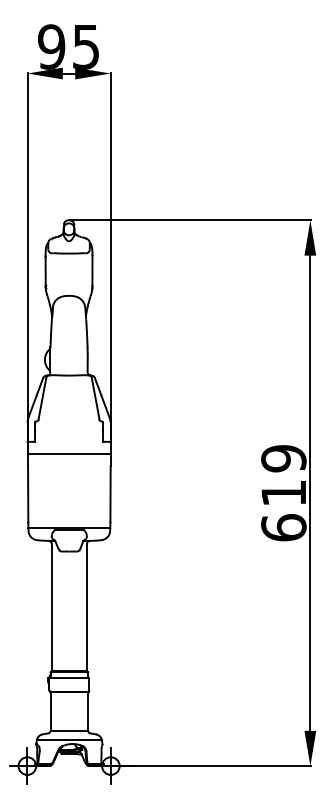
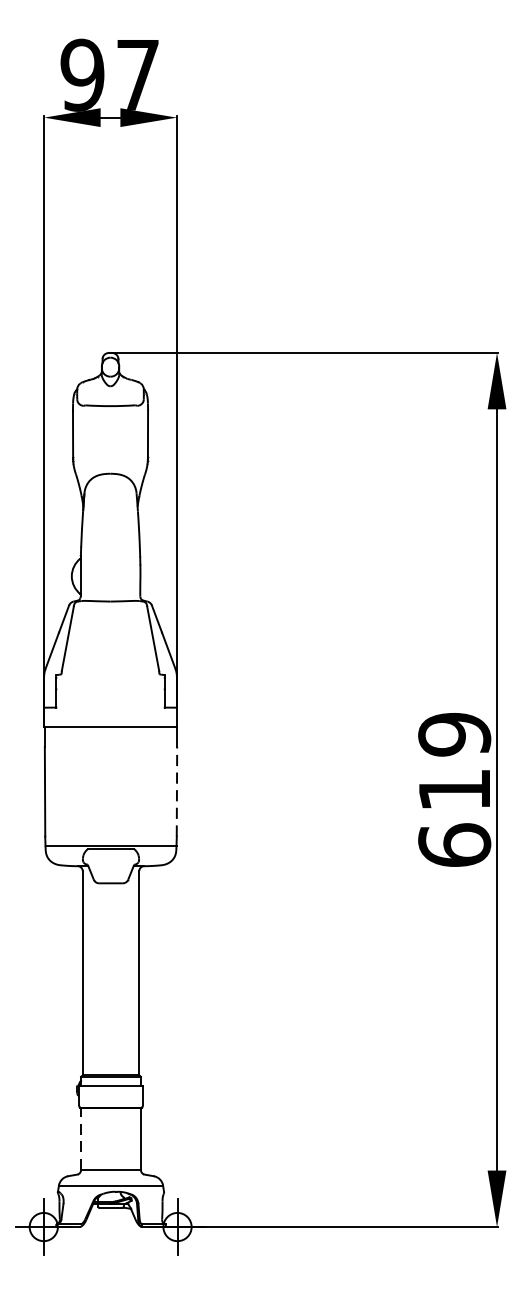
text: (85, 47) -> (136, 75), 95 -> 97
line: (110, 494) -> (176, 791), solid -> dashed
line: (50, 711) -> (80, 1139), solid -> dashed

